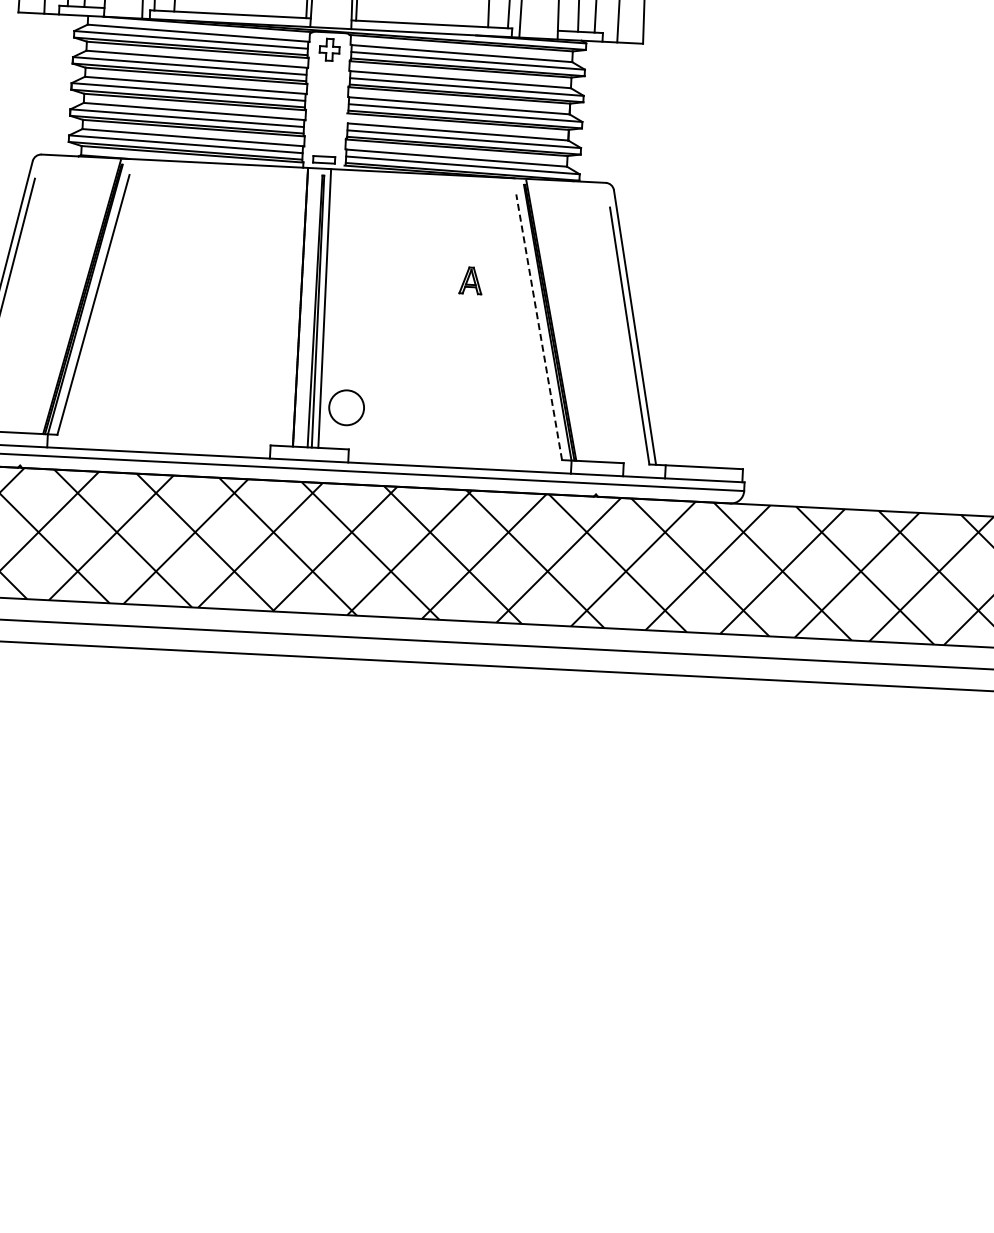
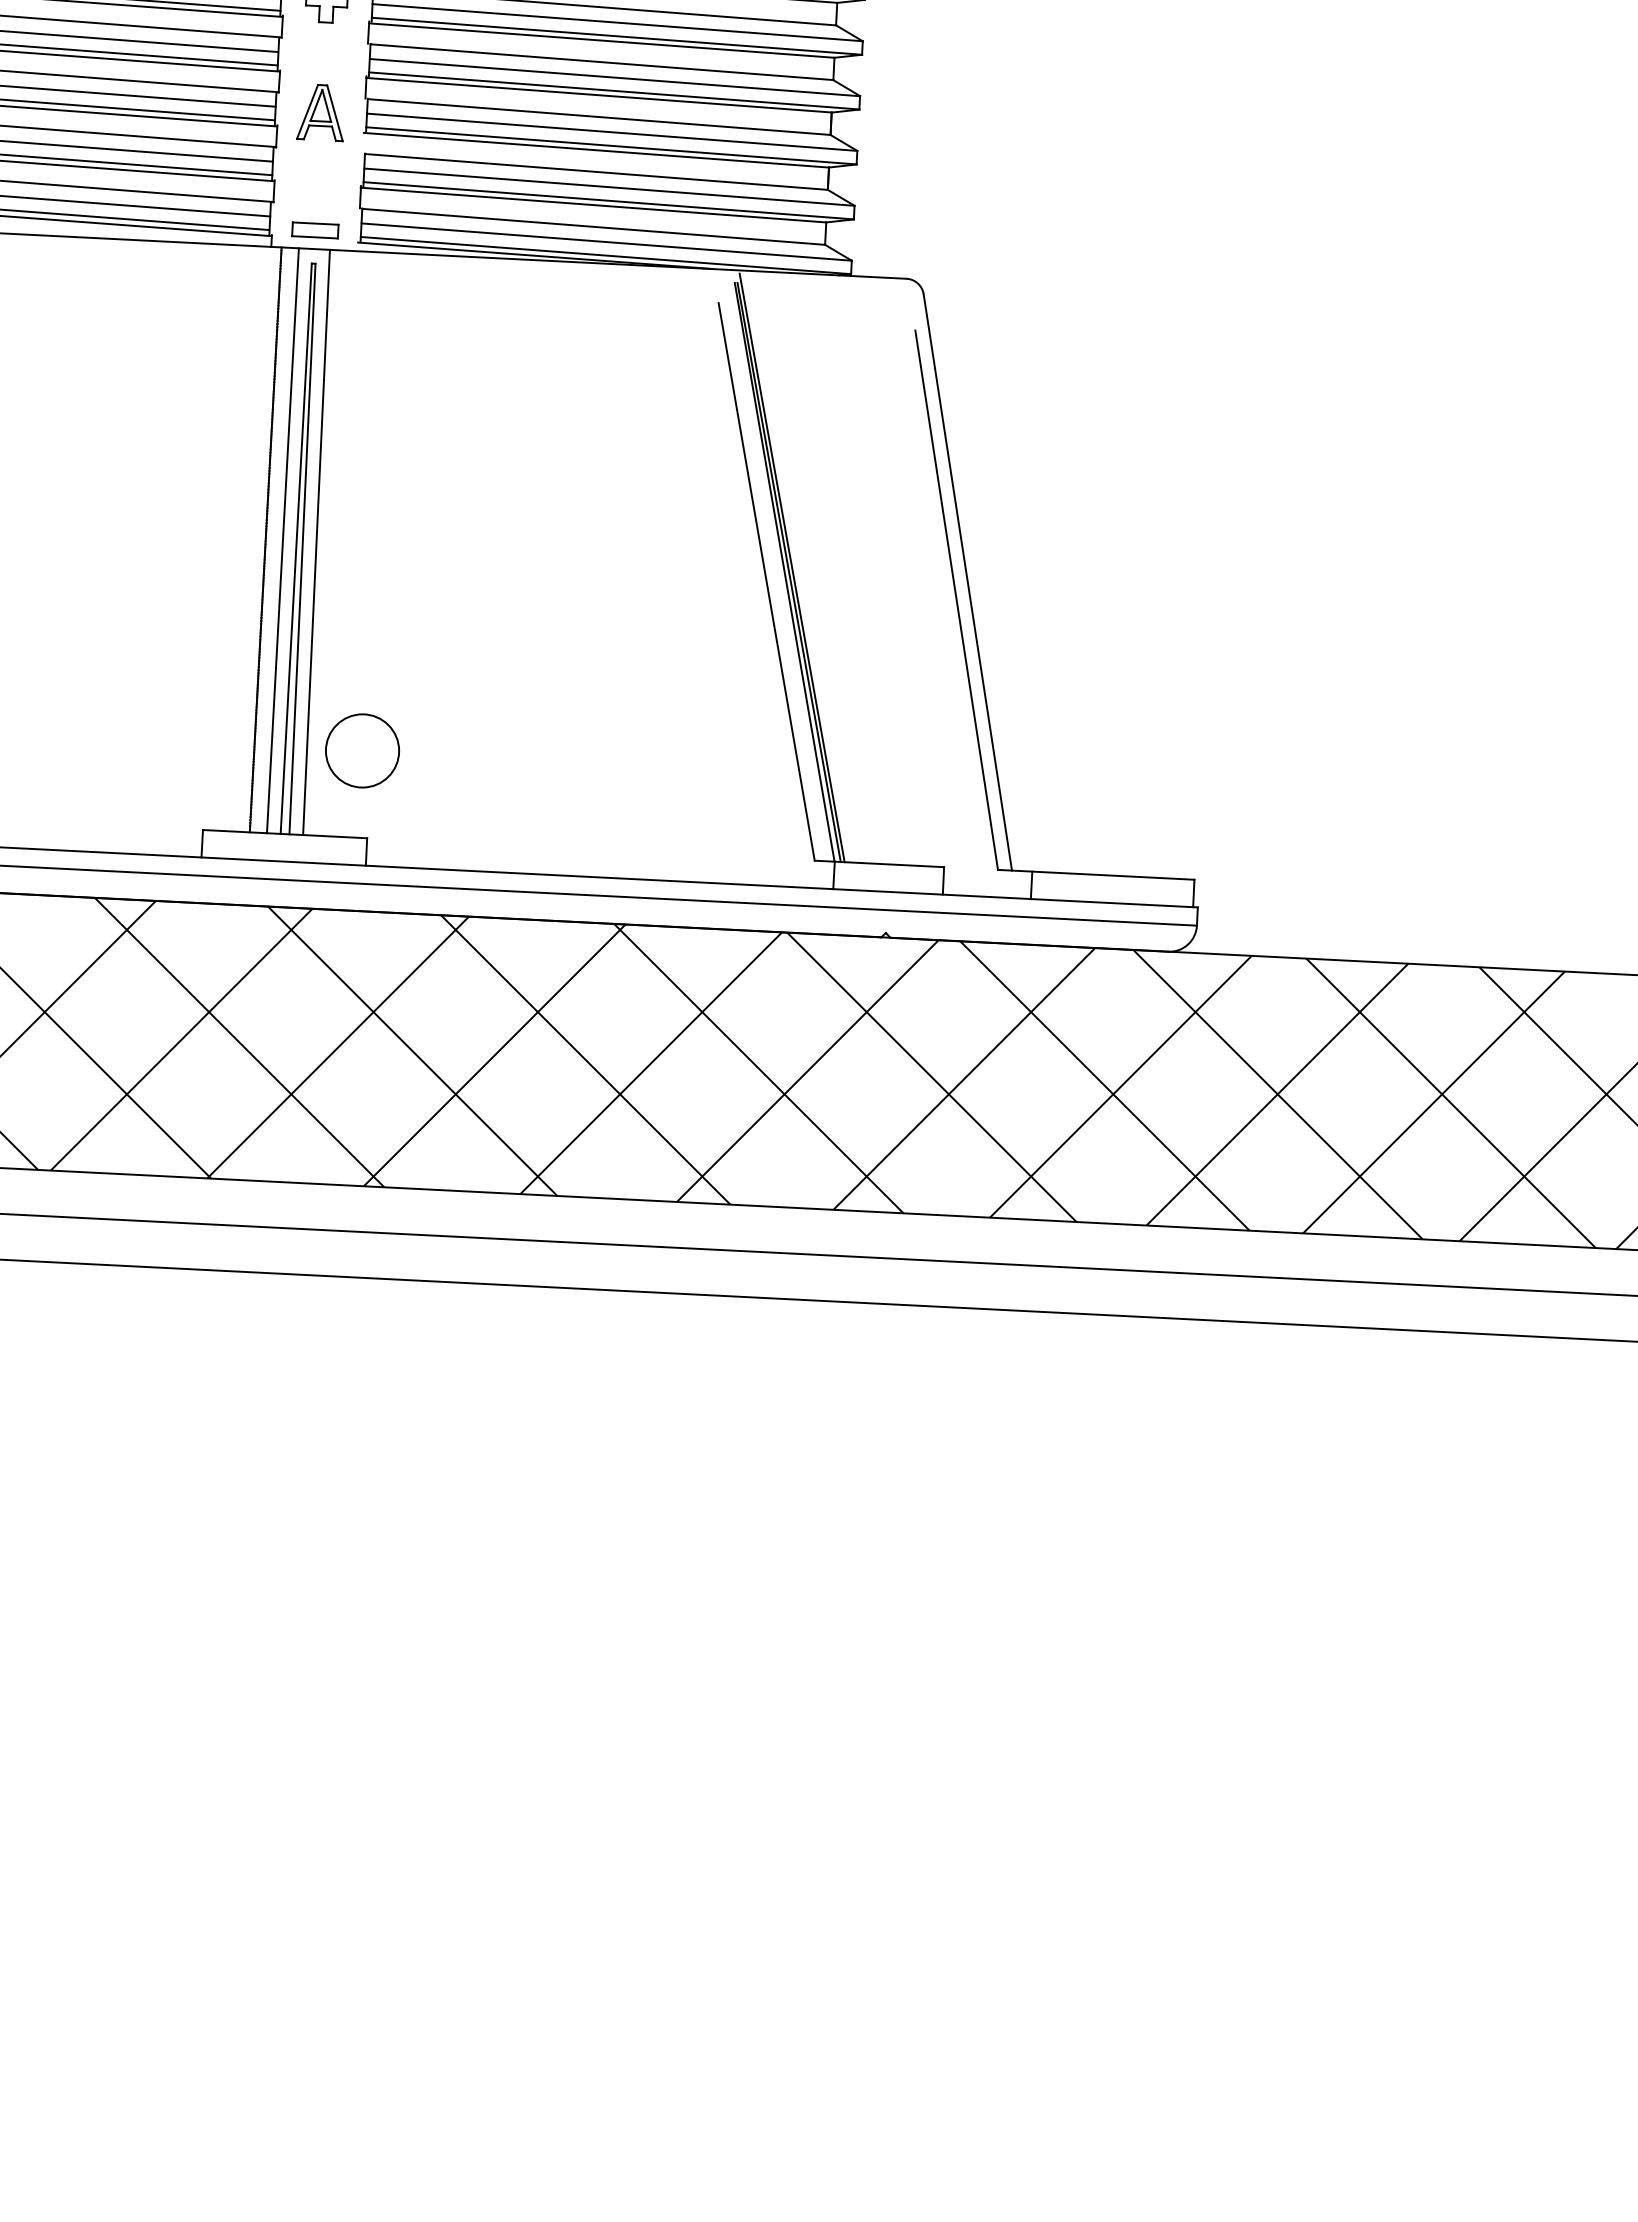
part: (470, 280) -> (320, 112), moved
line: (308, 307) -> (282, 540), added
line: (539, 327) -> (767, 582), dashed -> solid

